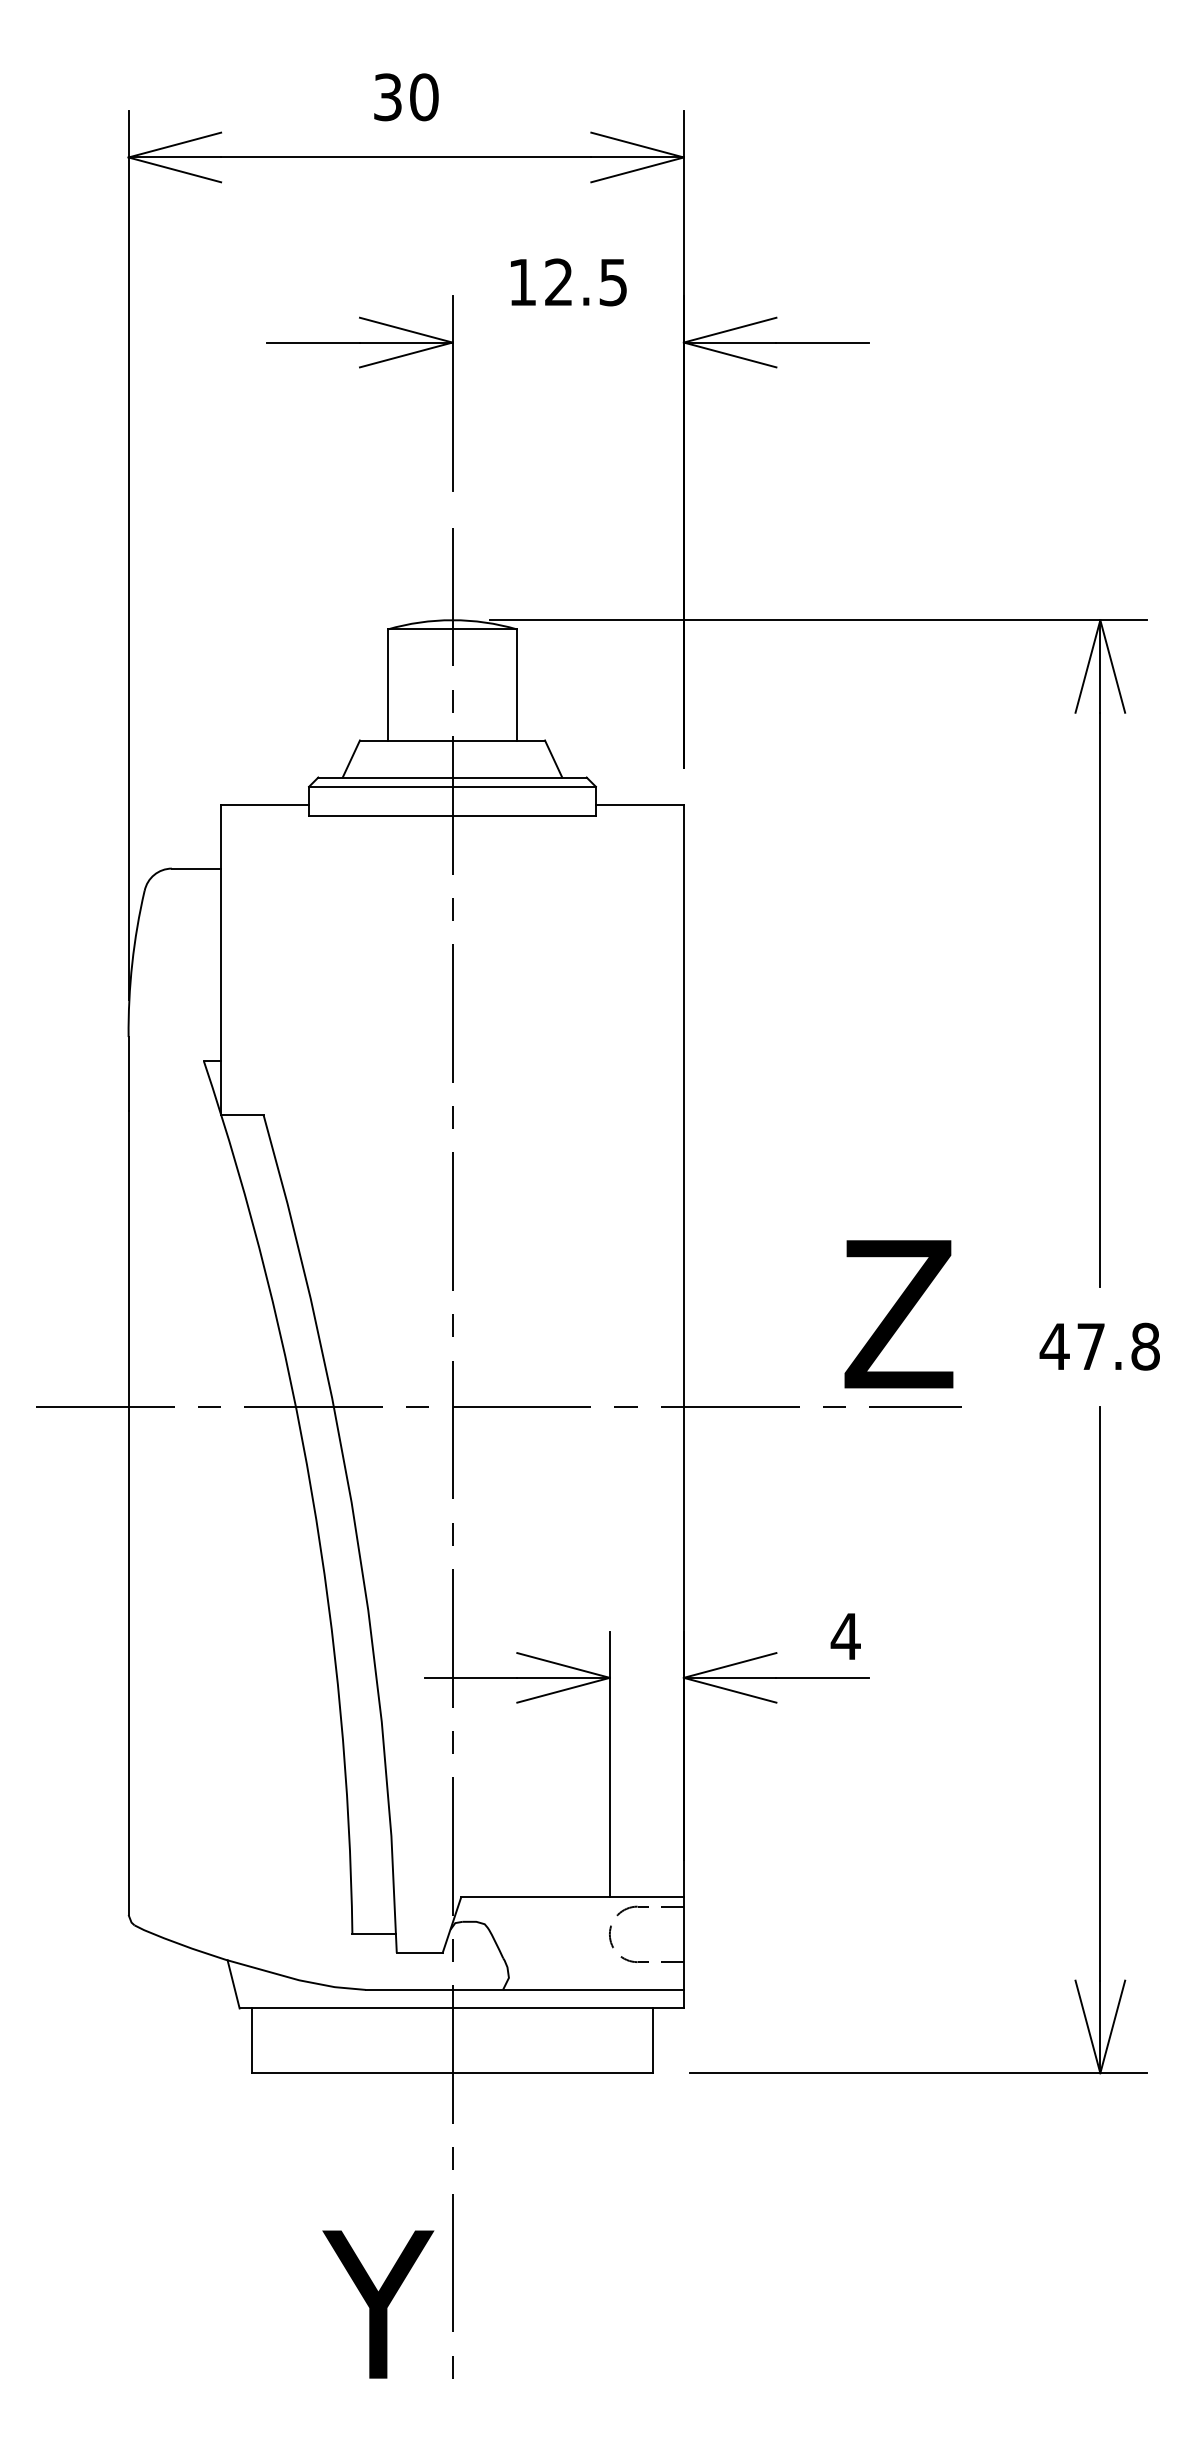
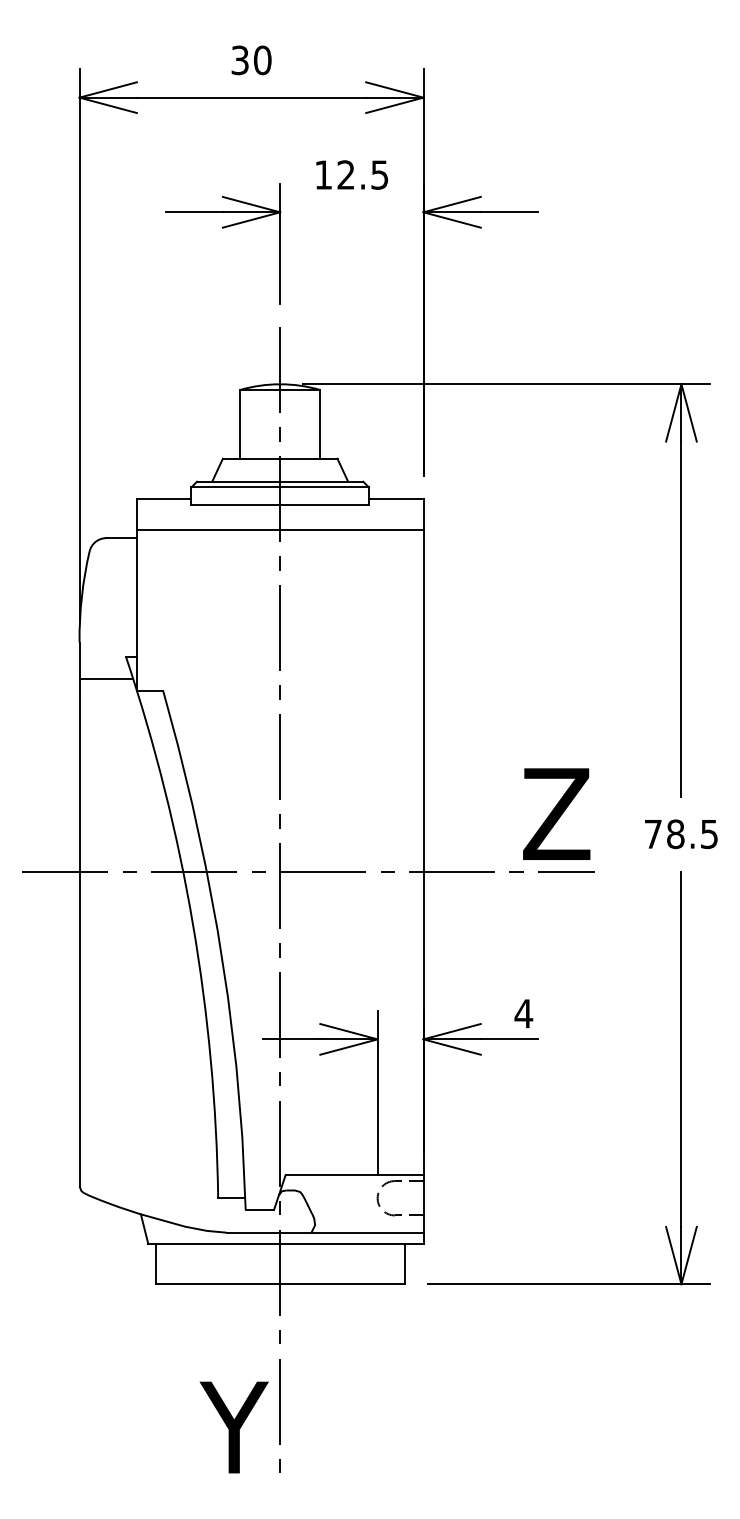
line: (451, 854) -> (279, 529), added
line: (172, 1096) -> (106, 679), added
text: (1098, 1347) -> (680, 834), 47.8 -> 78.5

